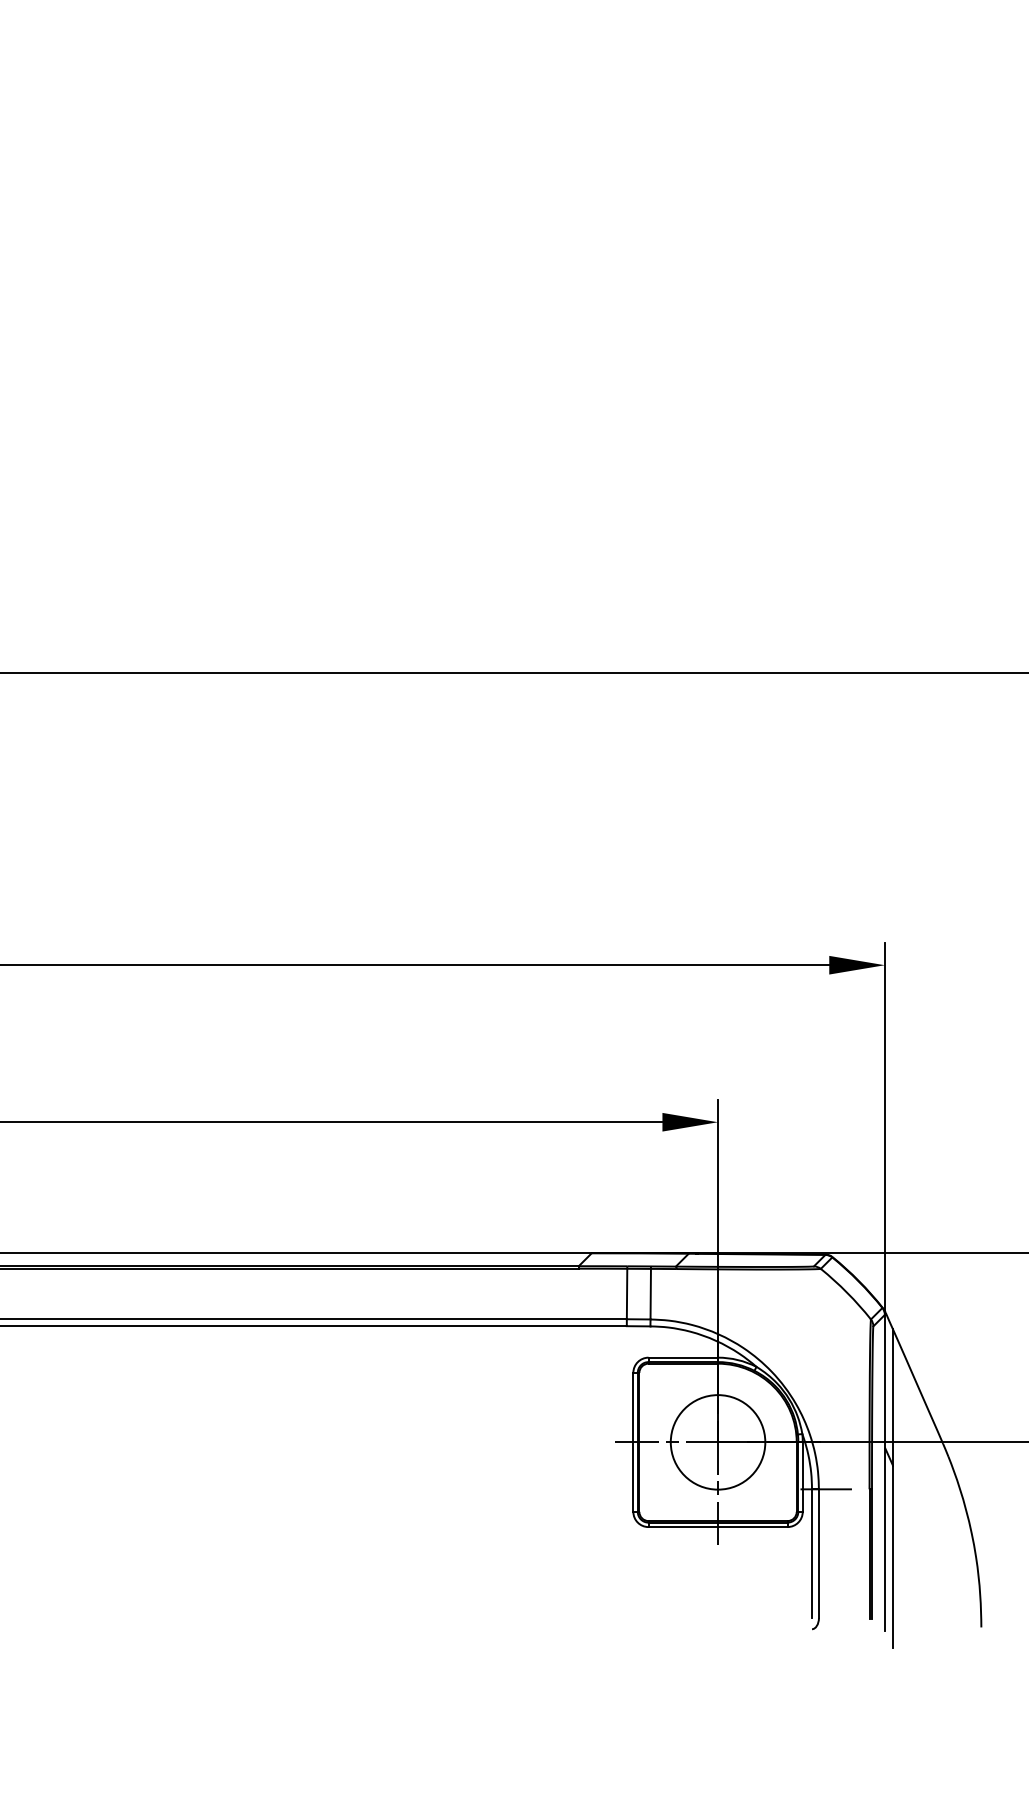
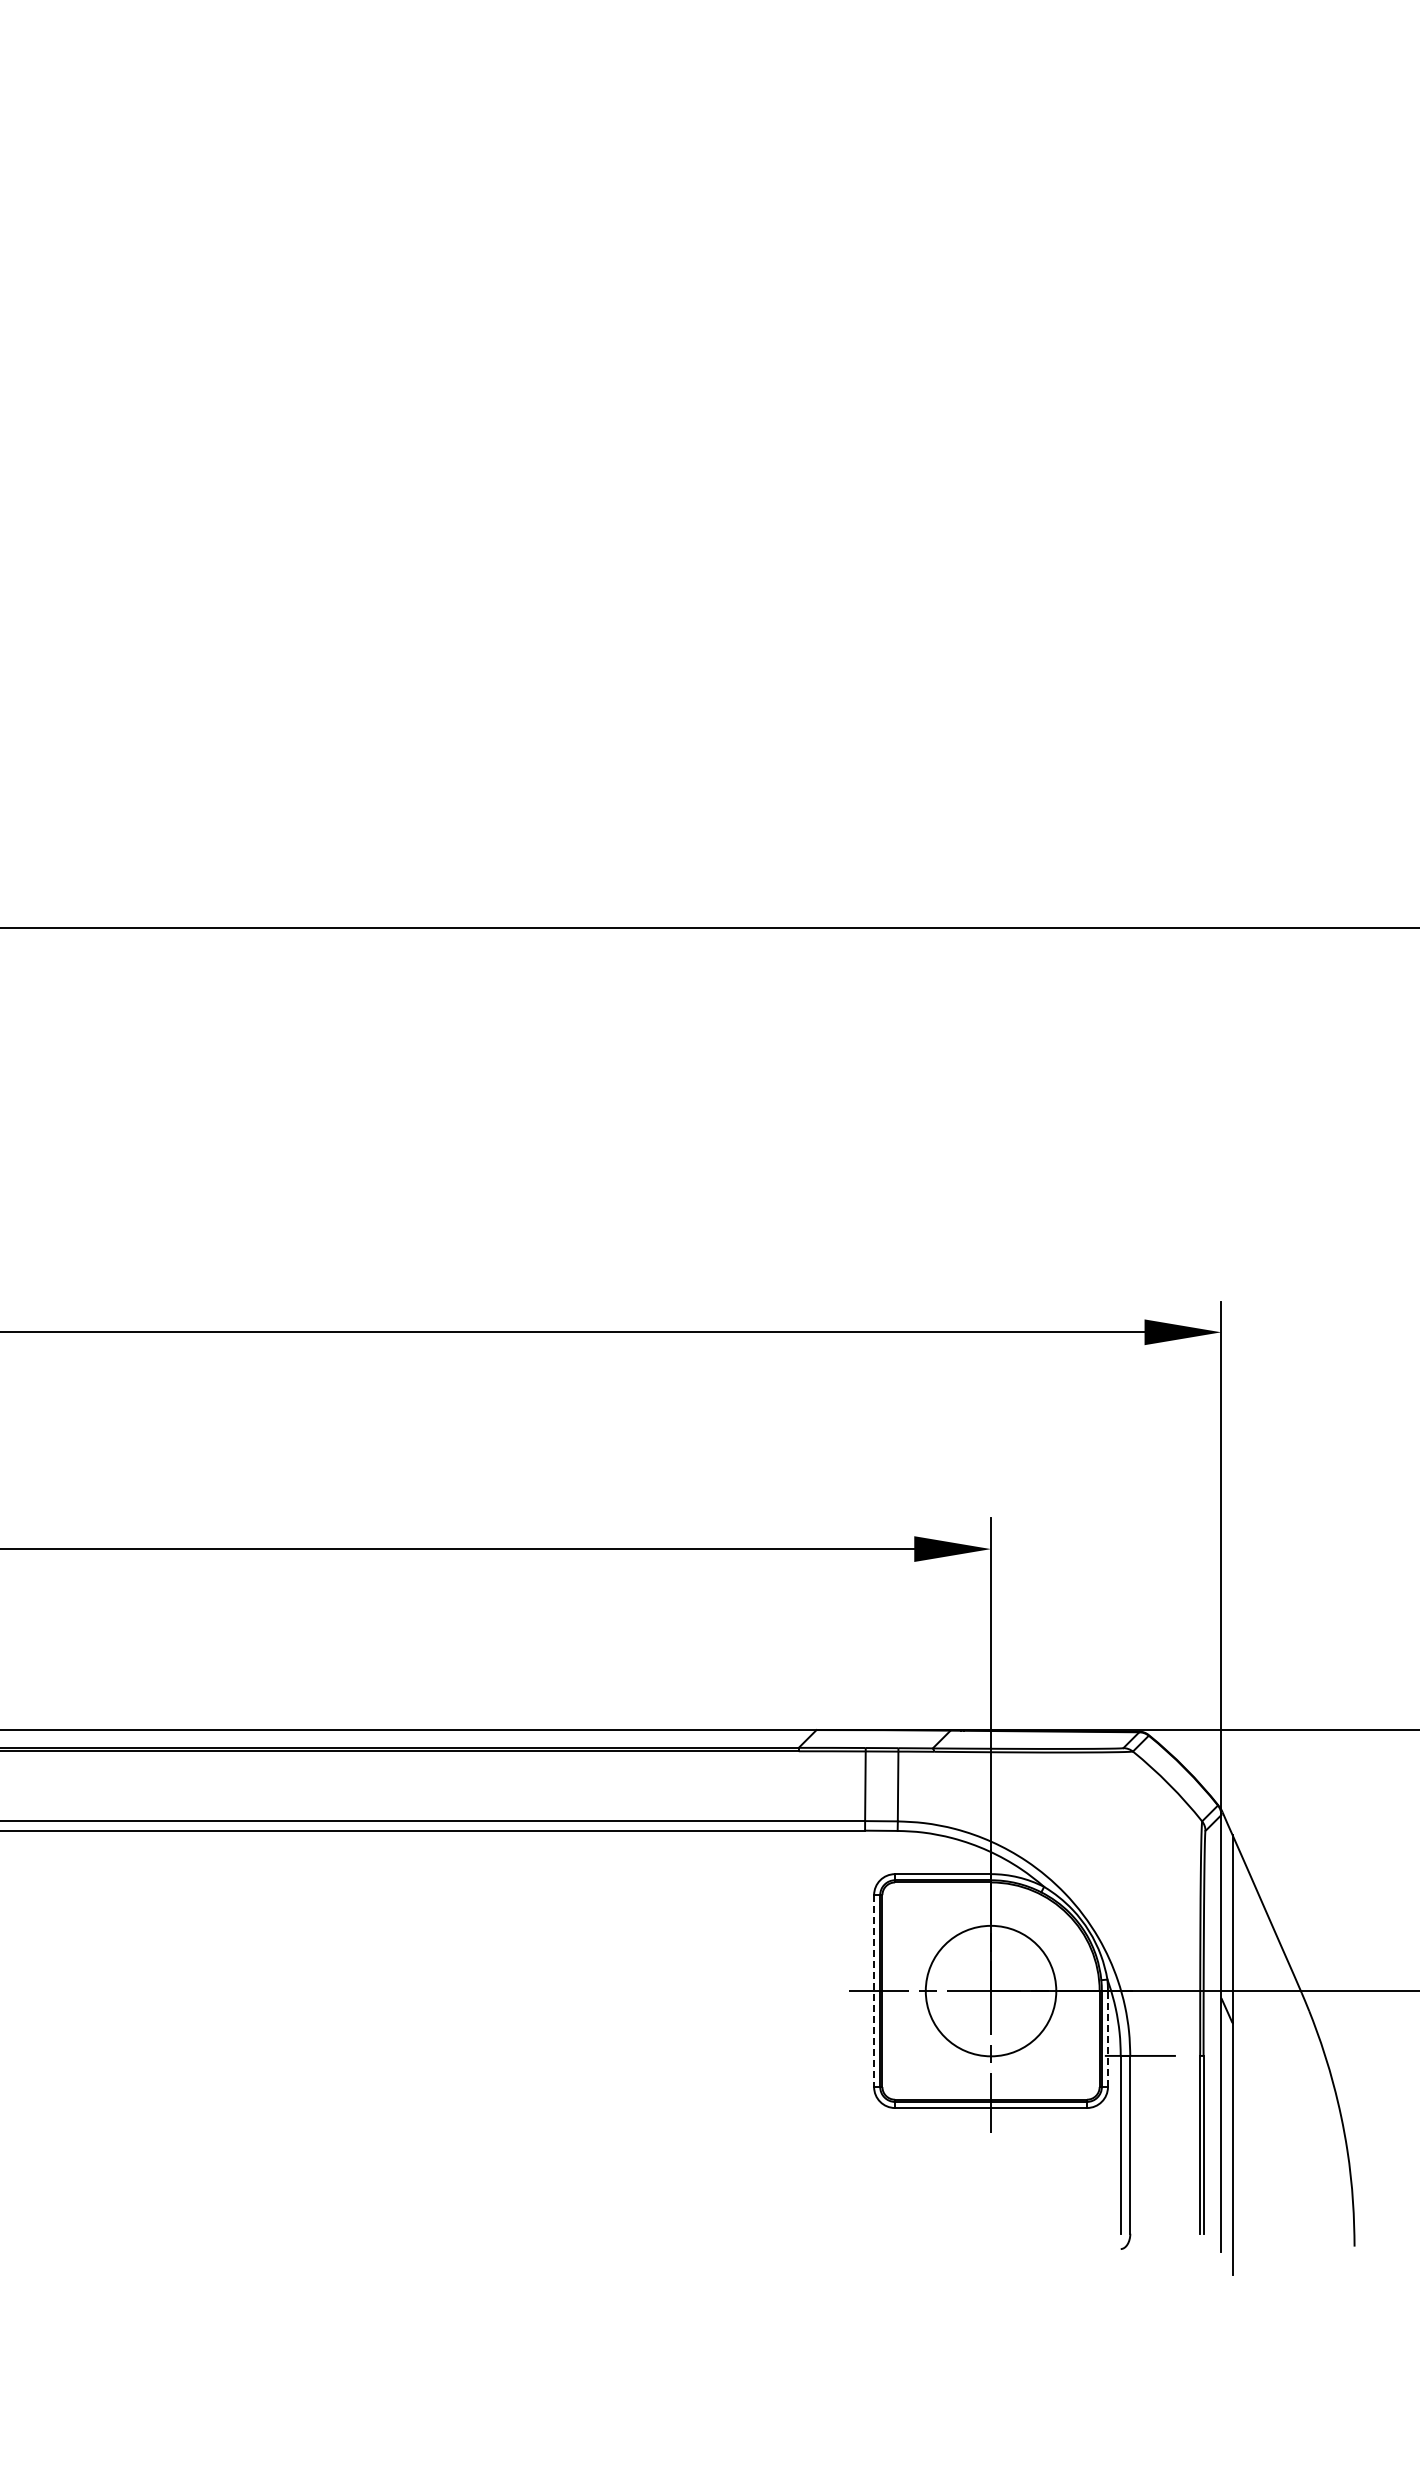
line: (633, 1442) -> (874, 1991), solid -> dashed
line: (802, 1477) -> (1107, 2039), solid -> dashed

